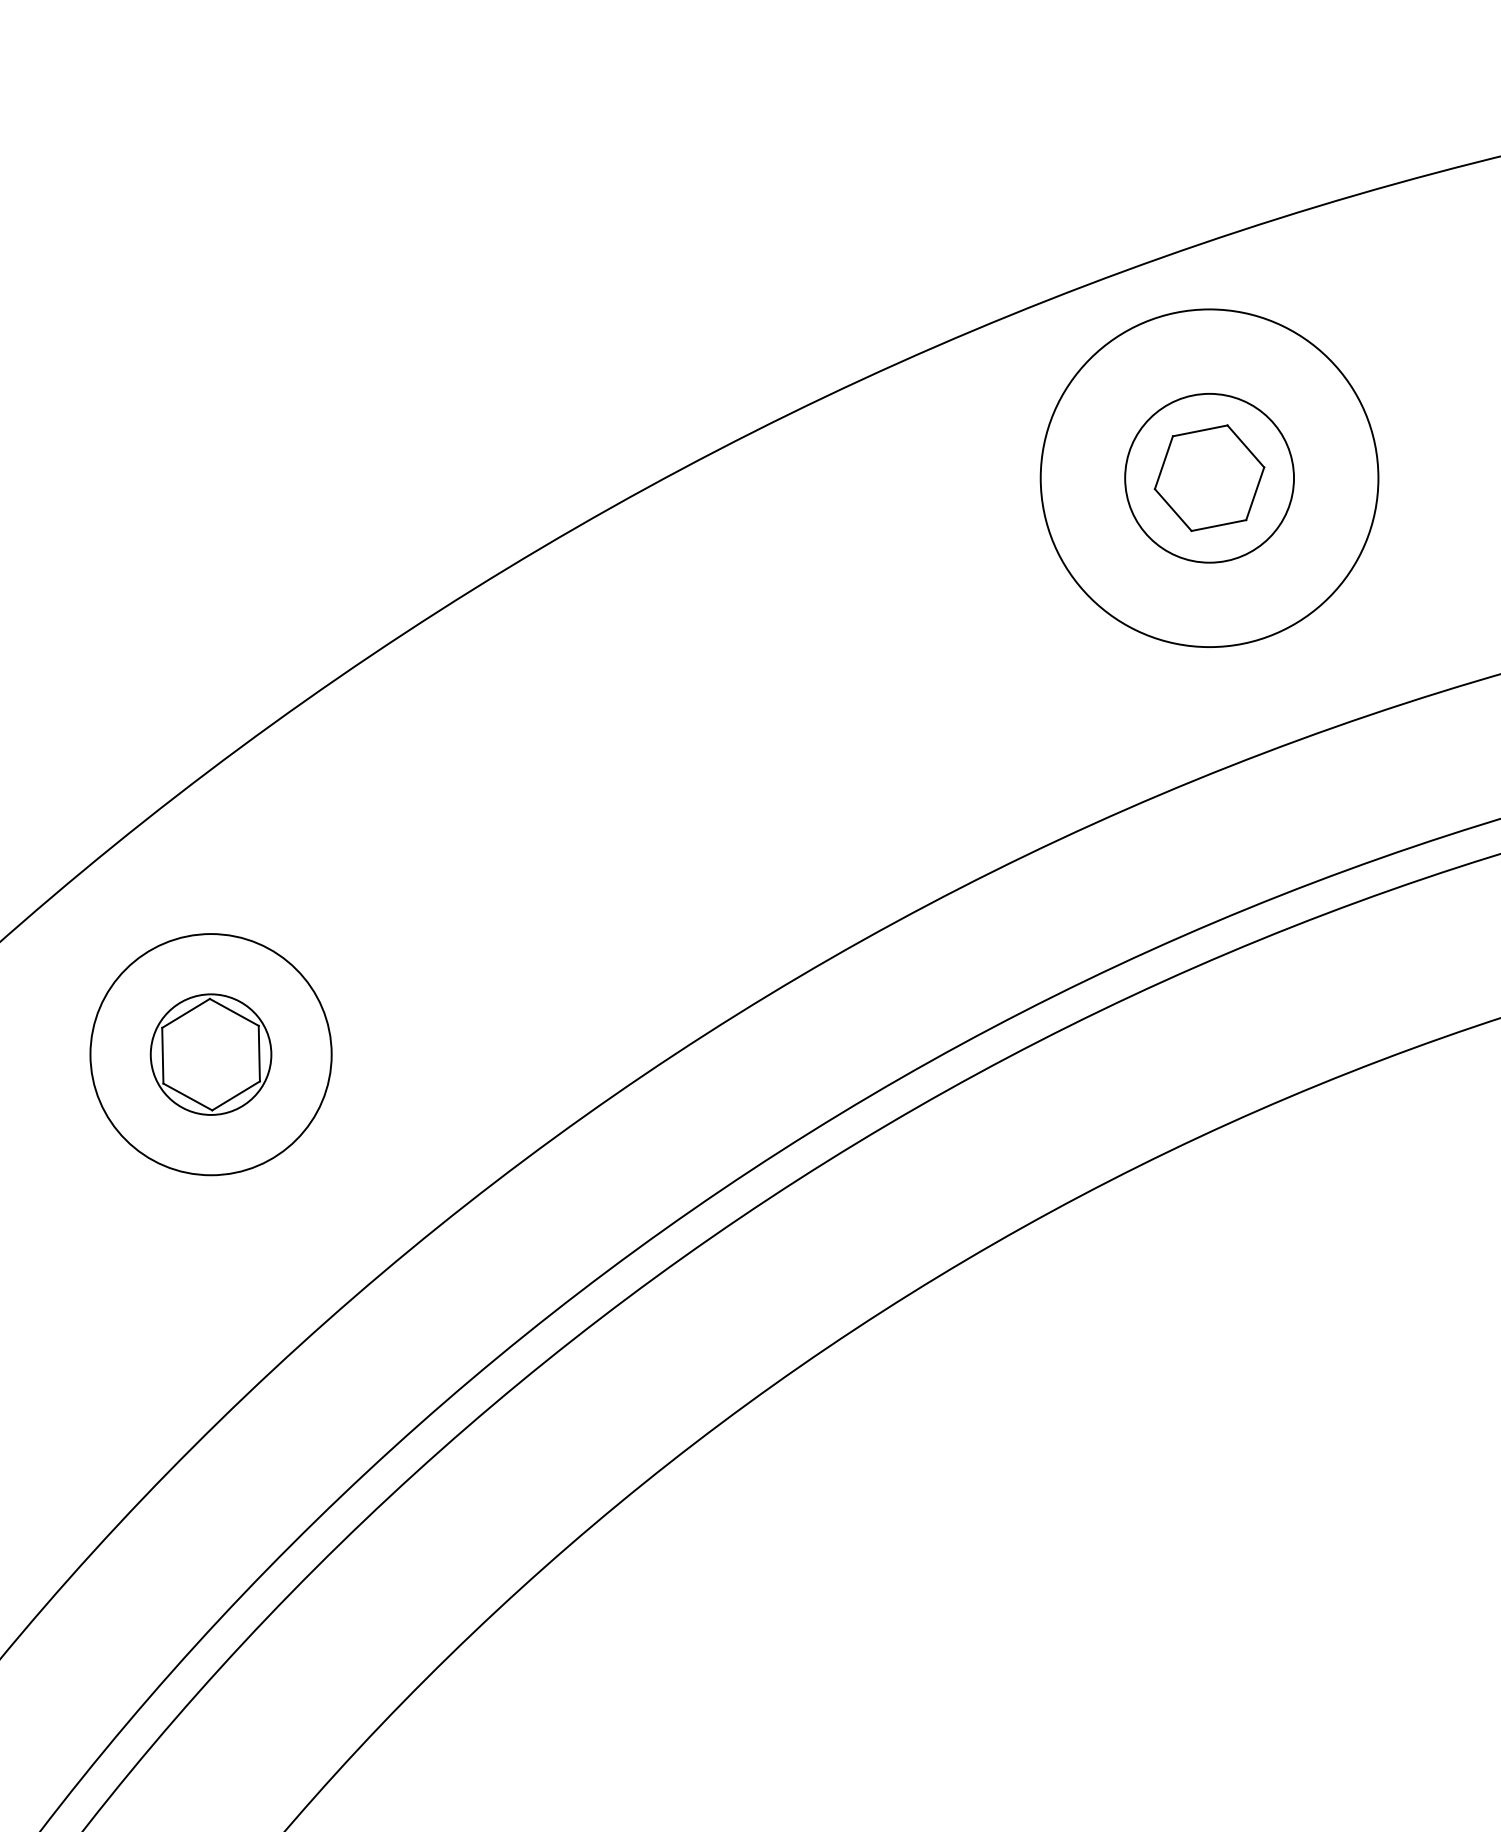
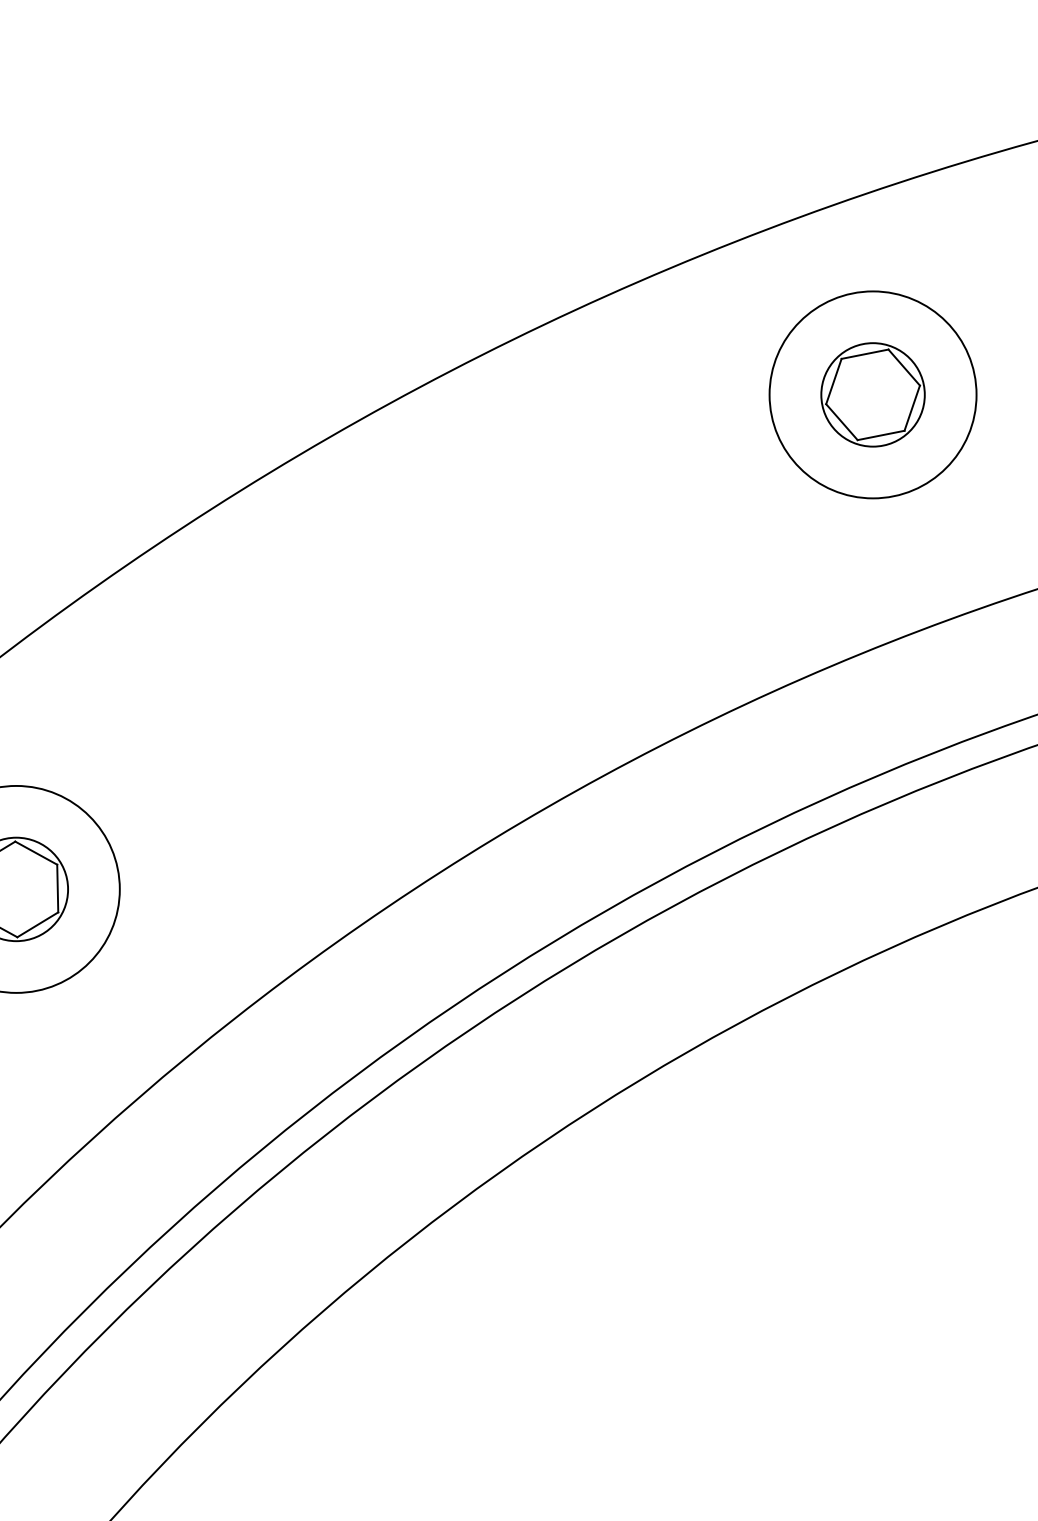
circle: (1209, 477) -> (873, 394), size x0.71
circle: (1209, 477) -> (873, 394), size x0.71

